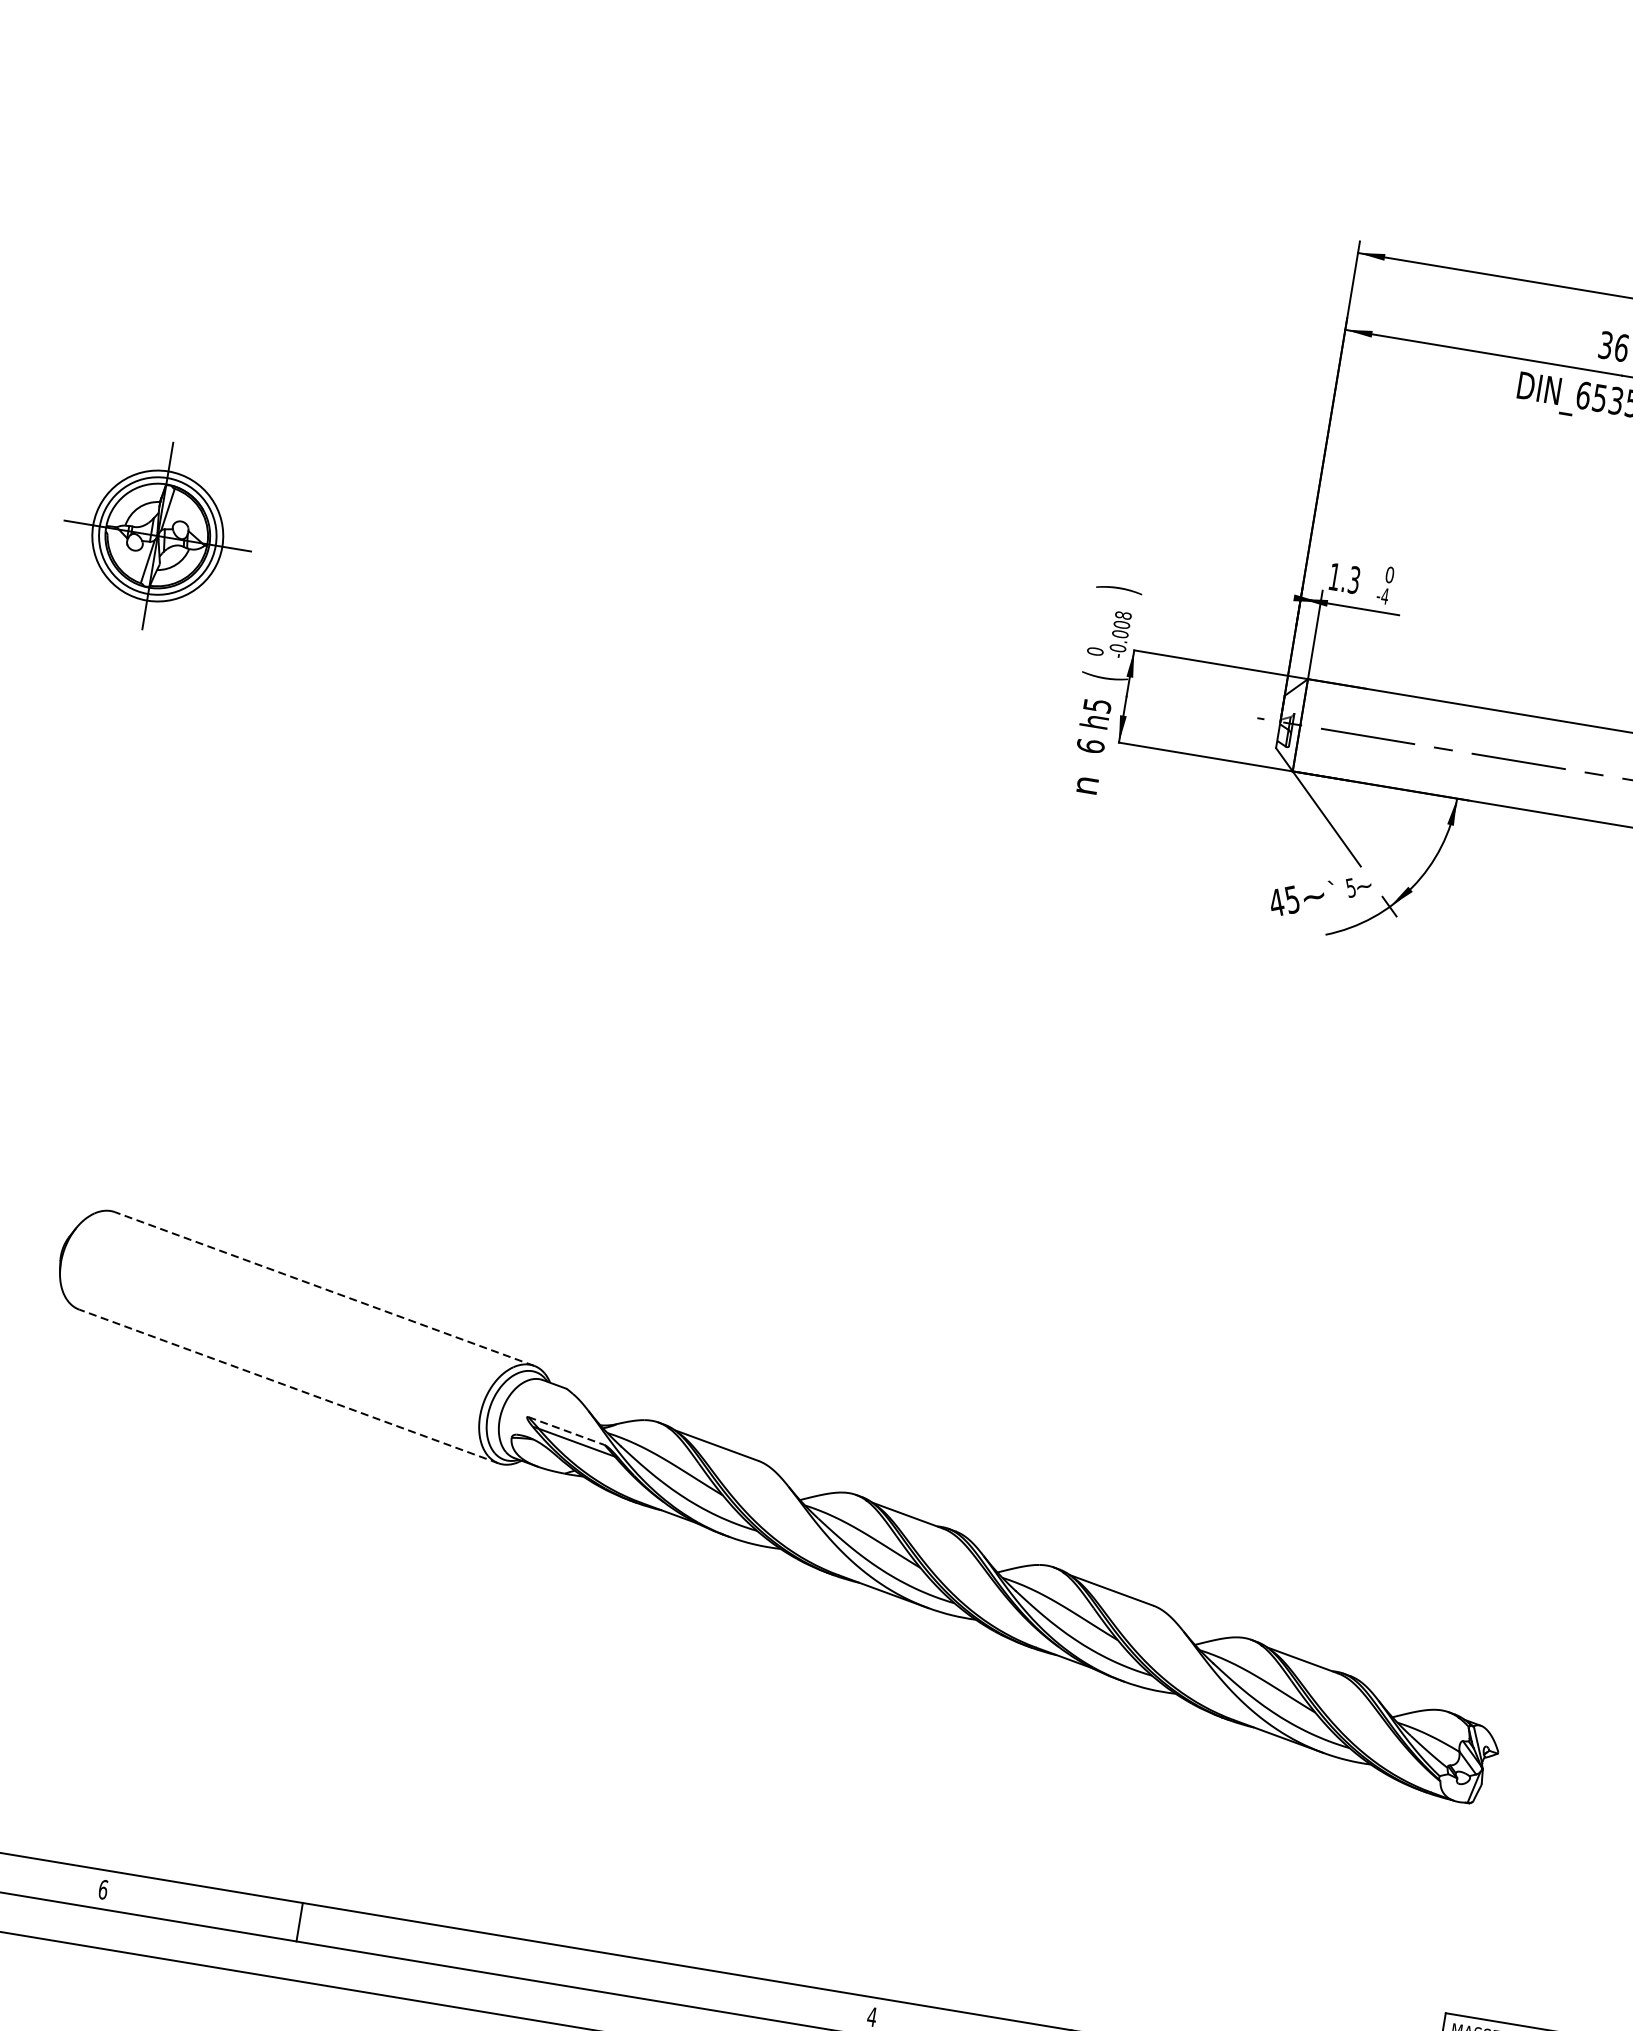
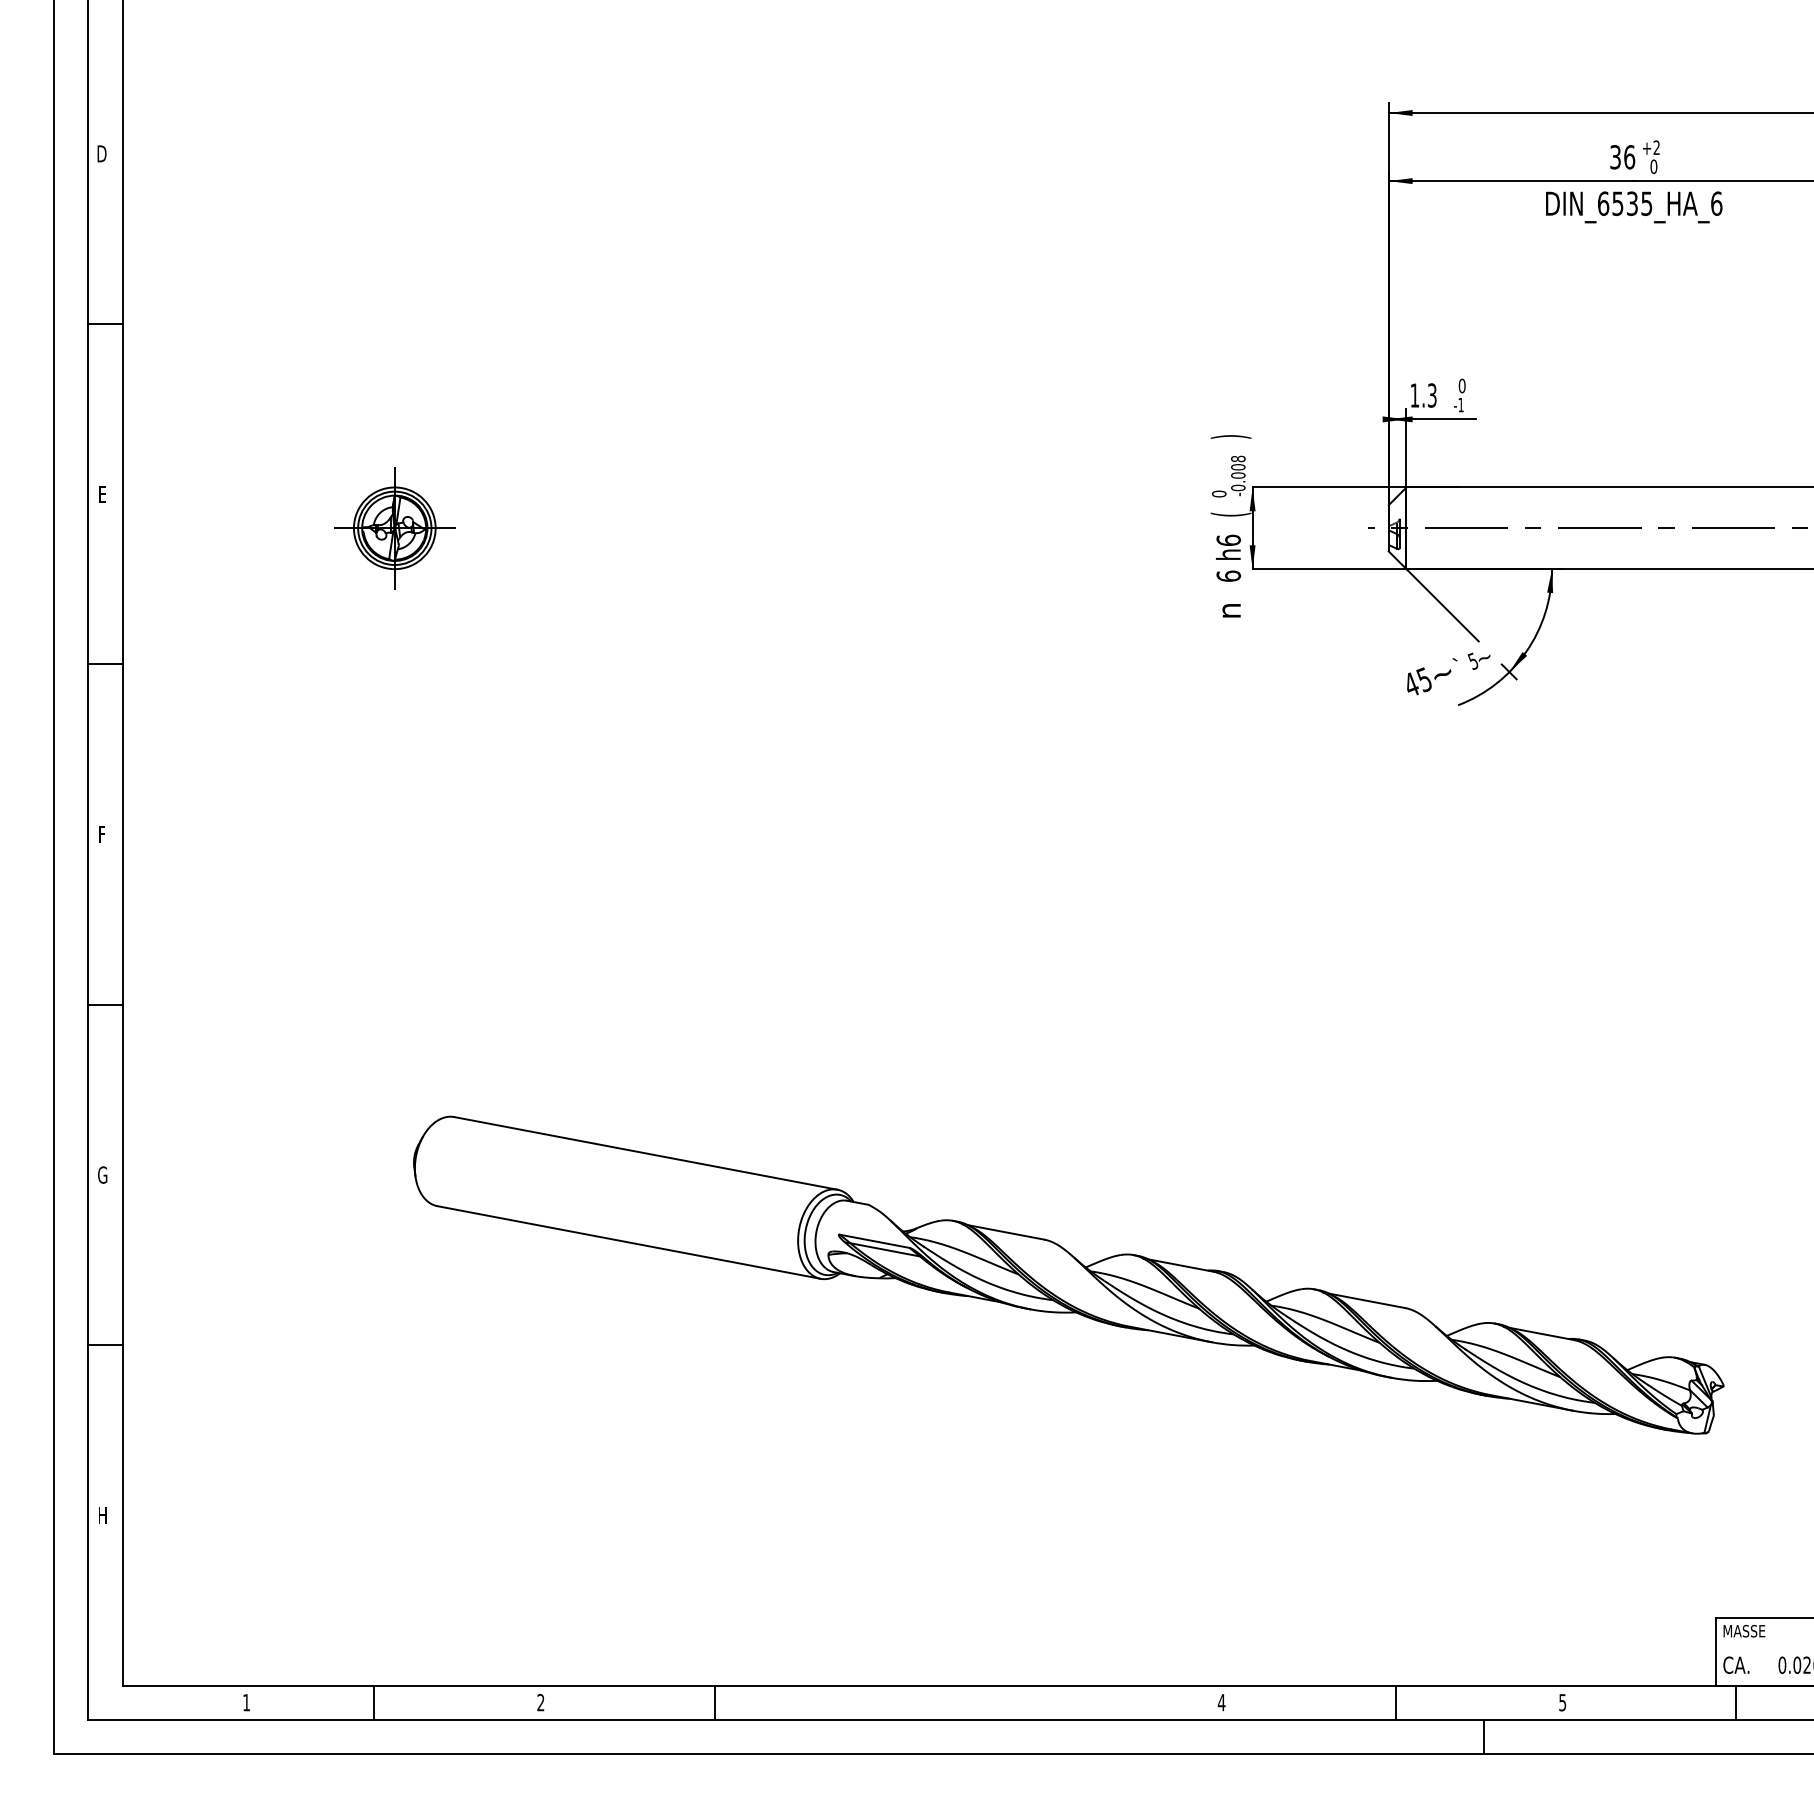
part: (157, 536) -> (394, 528), size x0.71
text: (1385, 596) -> (1461, 405), -4 -> -1
text: (1097, 704) -> (1228, 539), h5 -> h6
line: (324, 1289) -> (645, 1153), dashed -> solid
line: (288, 1386) -> (628, 1242), dashed -> solid
line: (567, 1431) -> (875, 1241), dashed -> solid
text: (102, 1889) -> (540, 1702), 6 -> 2

